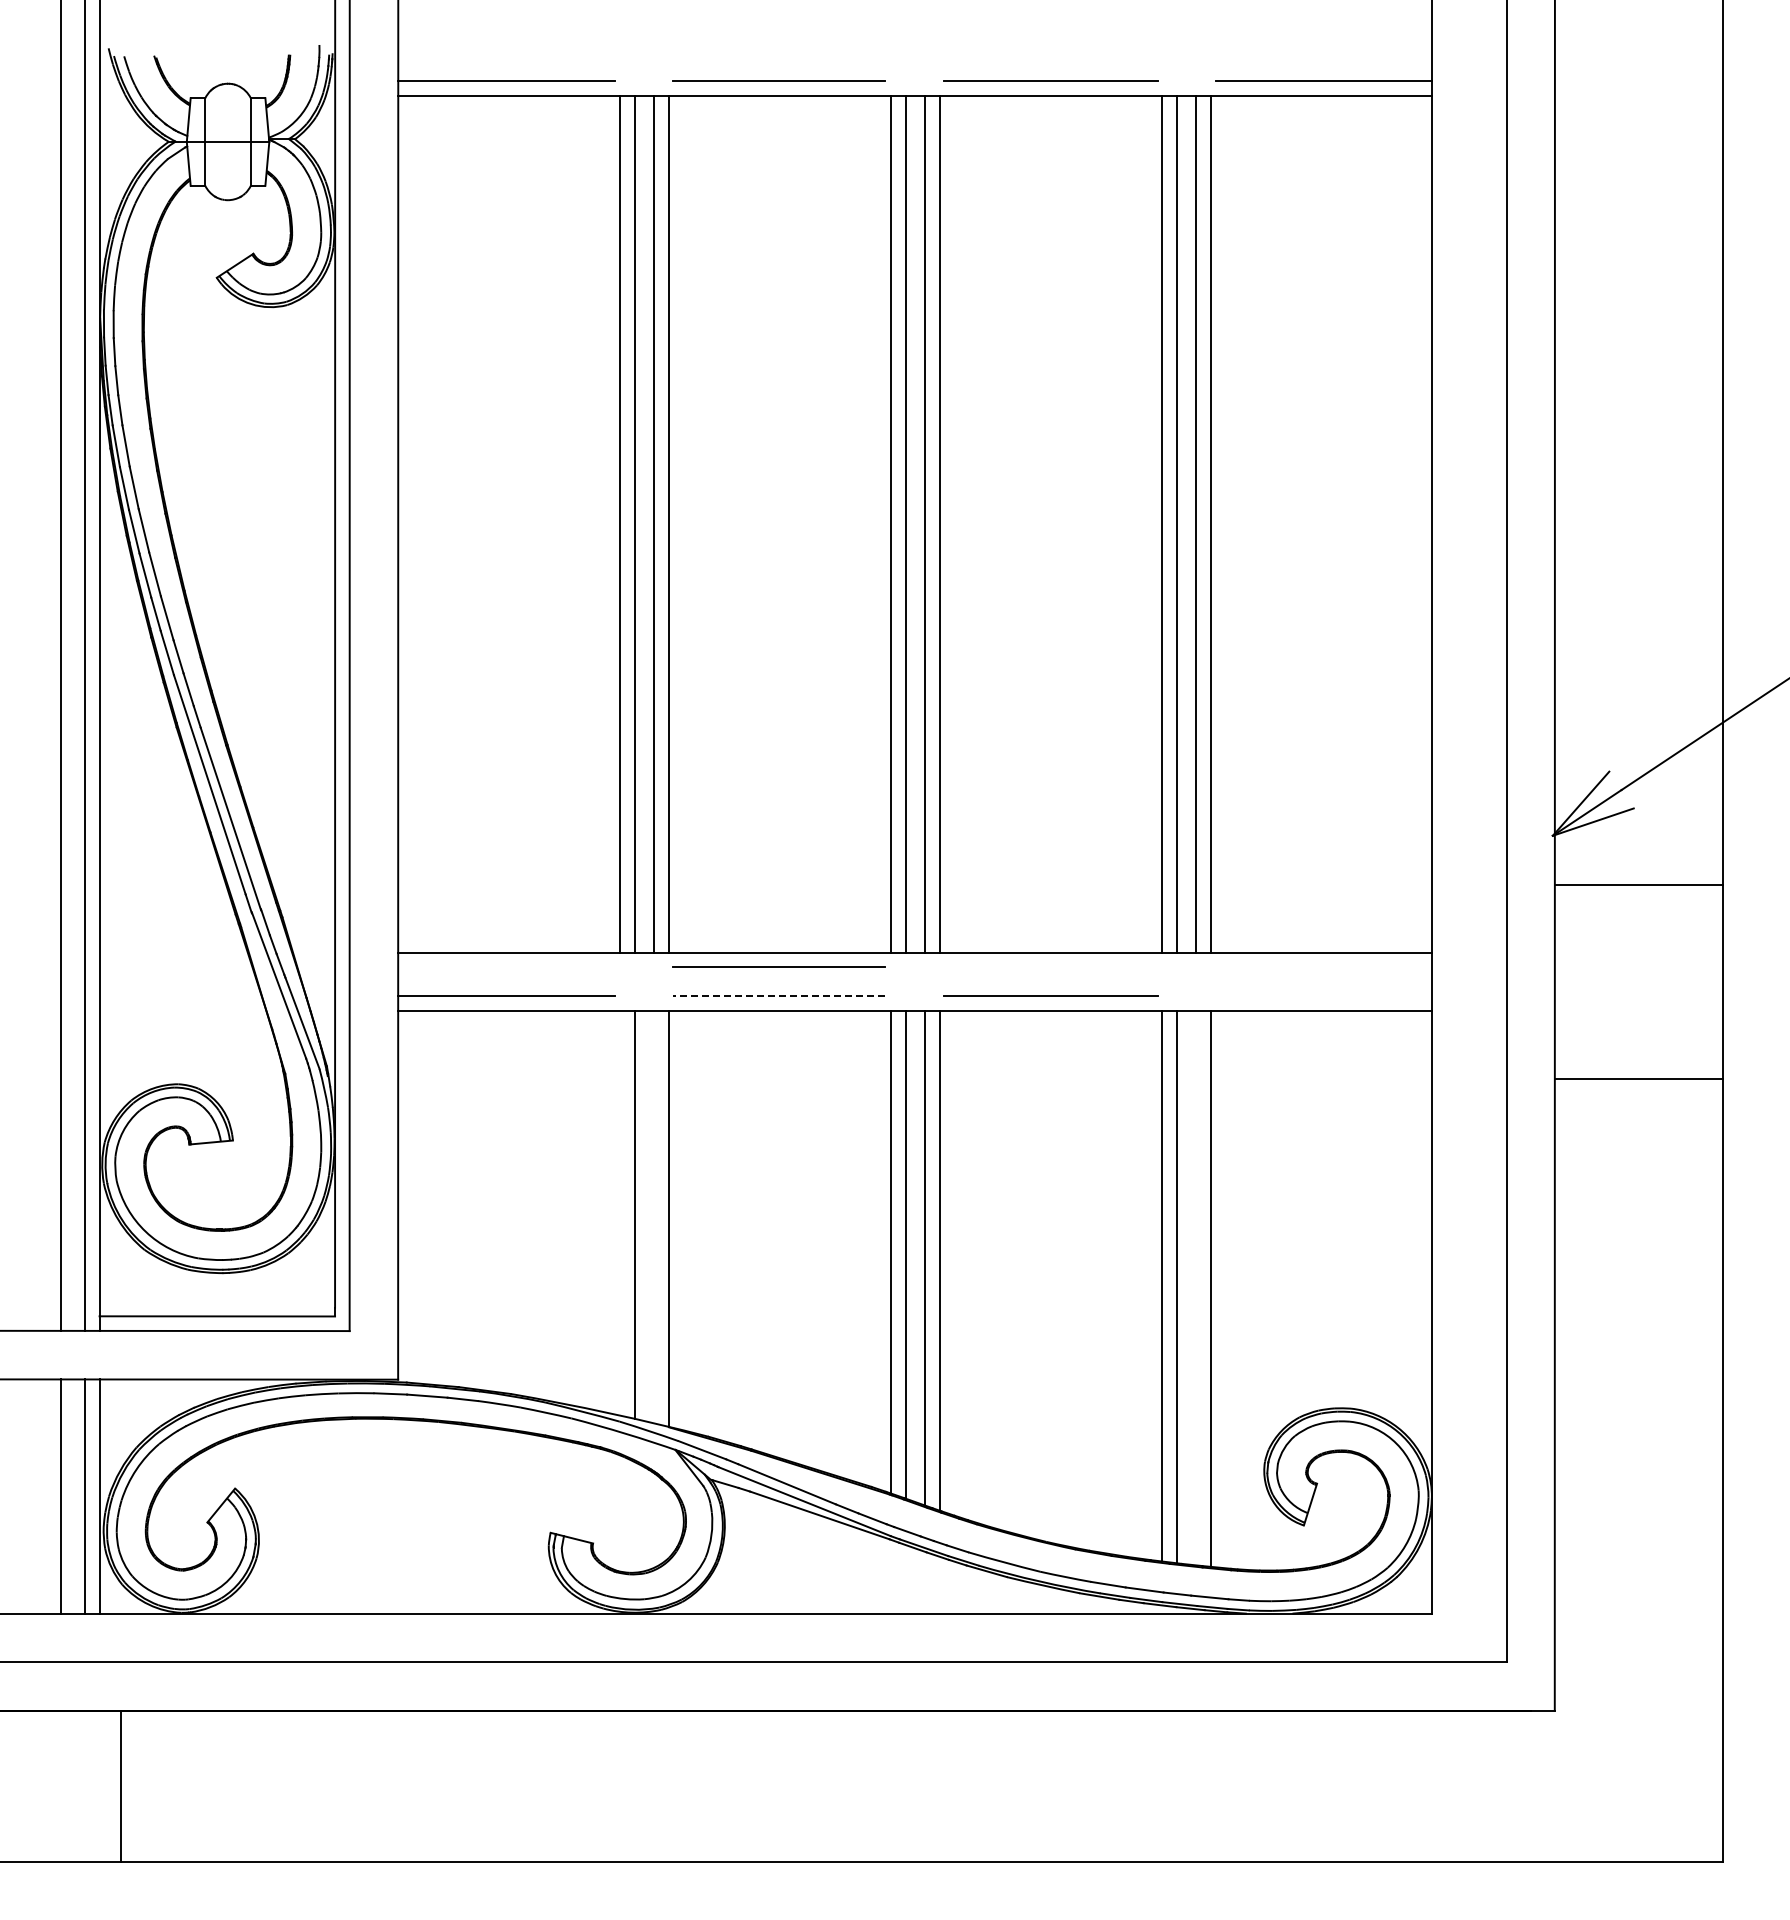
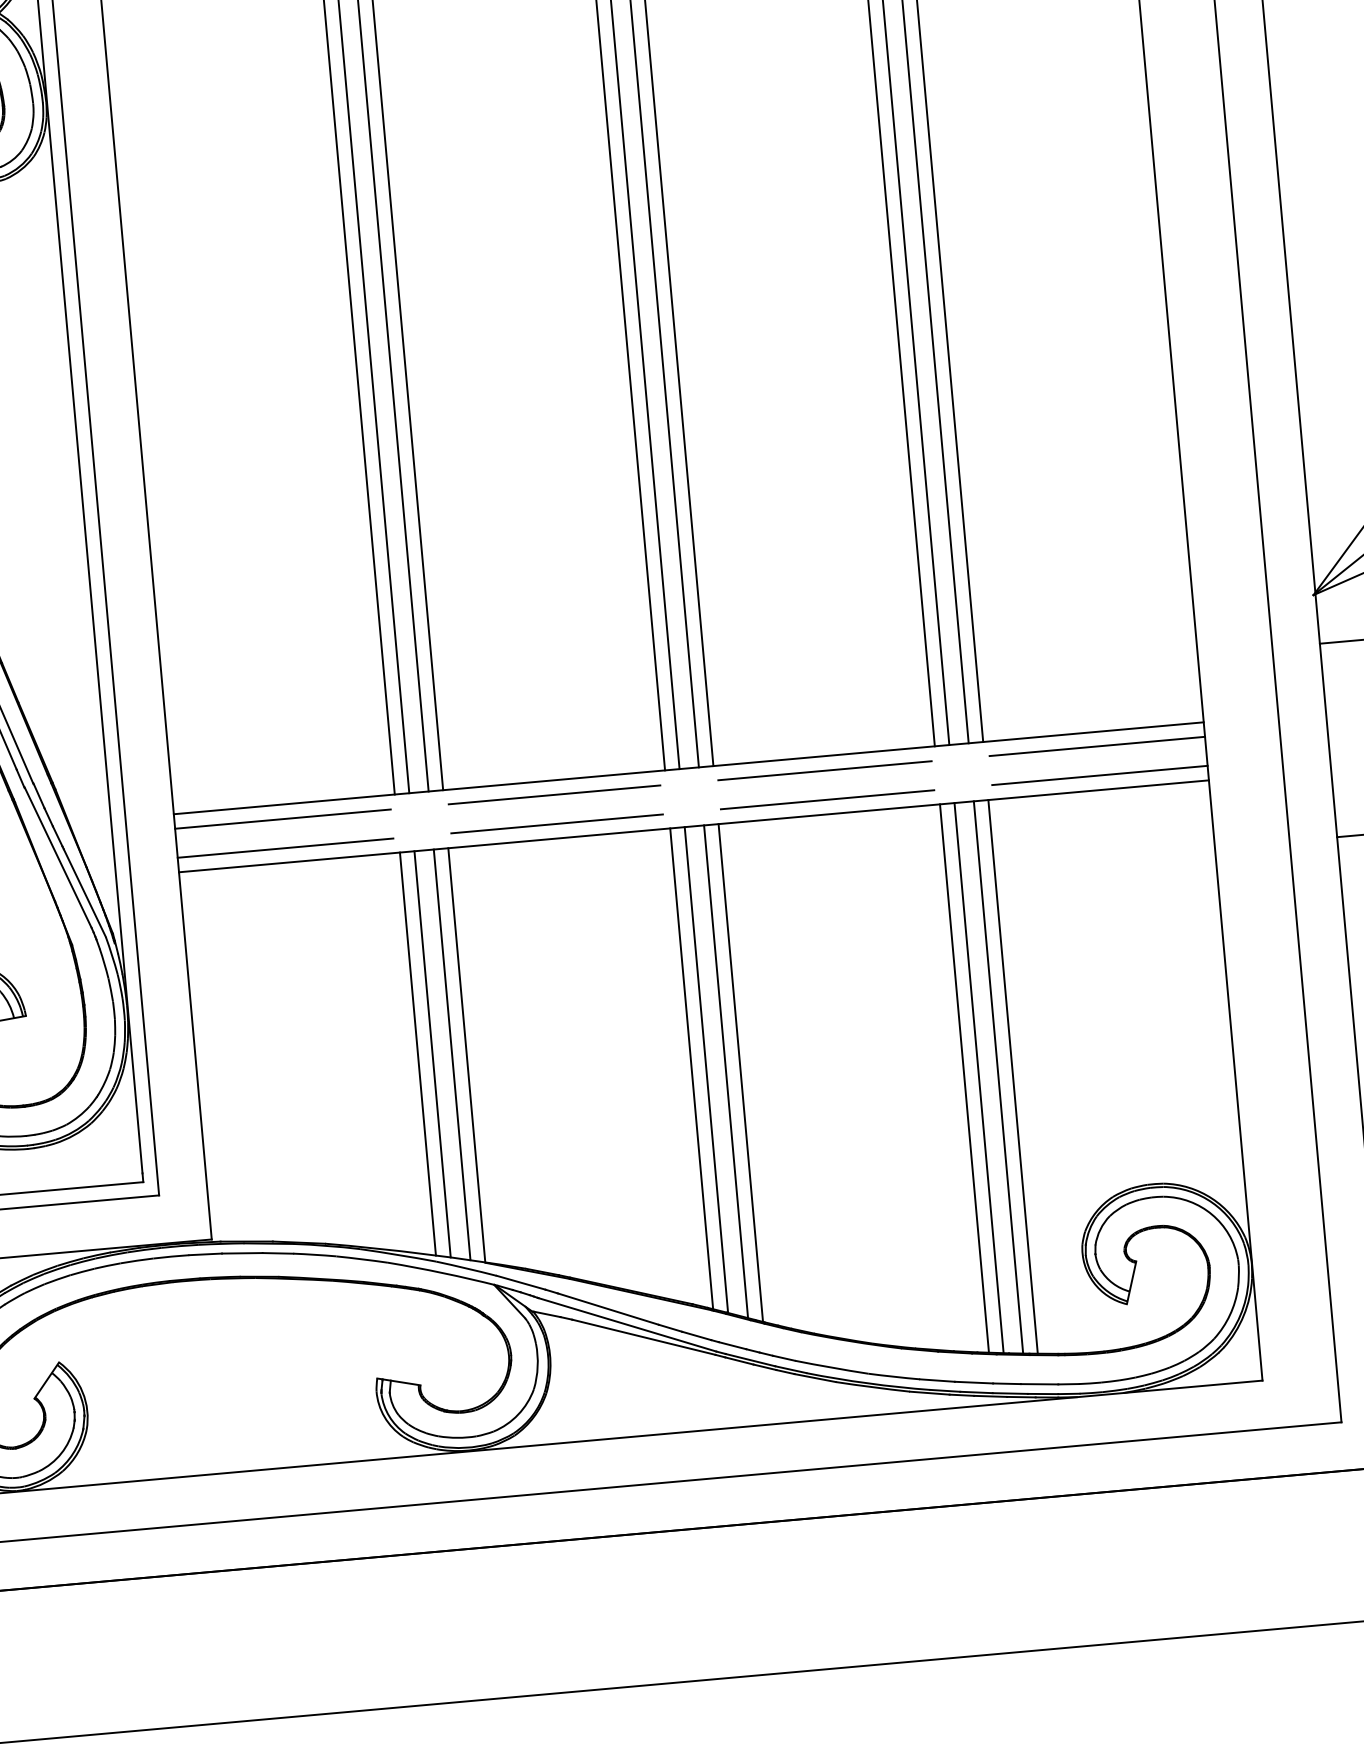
line: (506, 967) -> (283, 819), added
line: (1050, 967) -> (824, 770), added
line: (1323, 967) -> (1096, 746), added
line: (778, 996) -> (556, 824), dashed -> solid
line: (1323, 996) -> (1099, 775), added
line: (620, 1212) -> (418, 1053), added
line: (654, 1216) -> (452, 1054), added
line: (1196, 1287) -> (998, 1076), added

